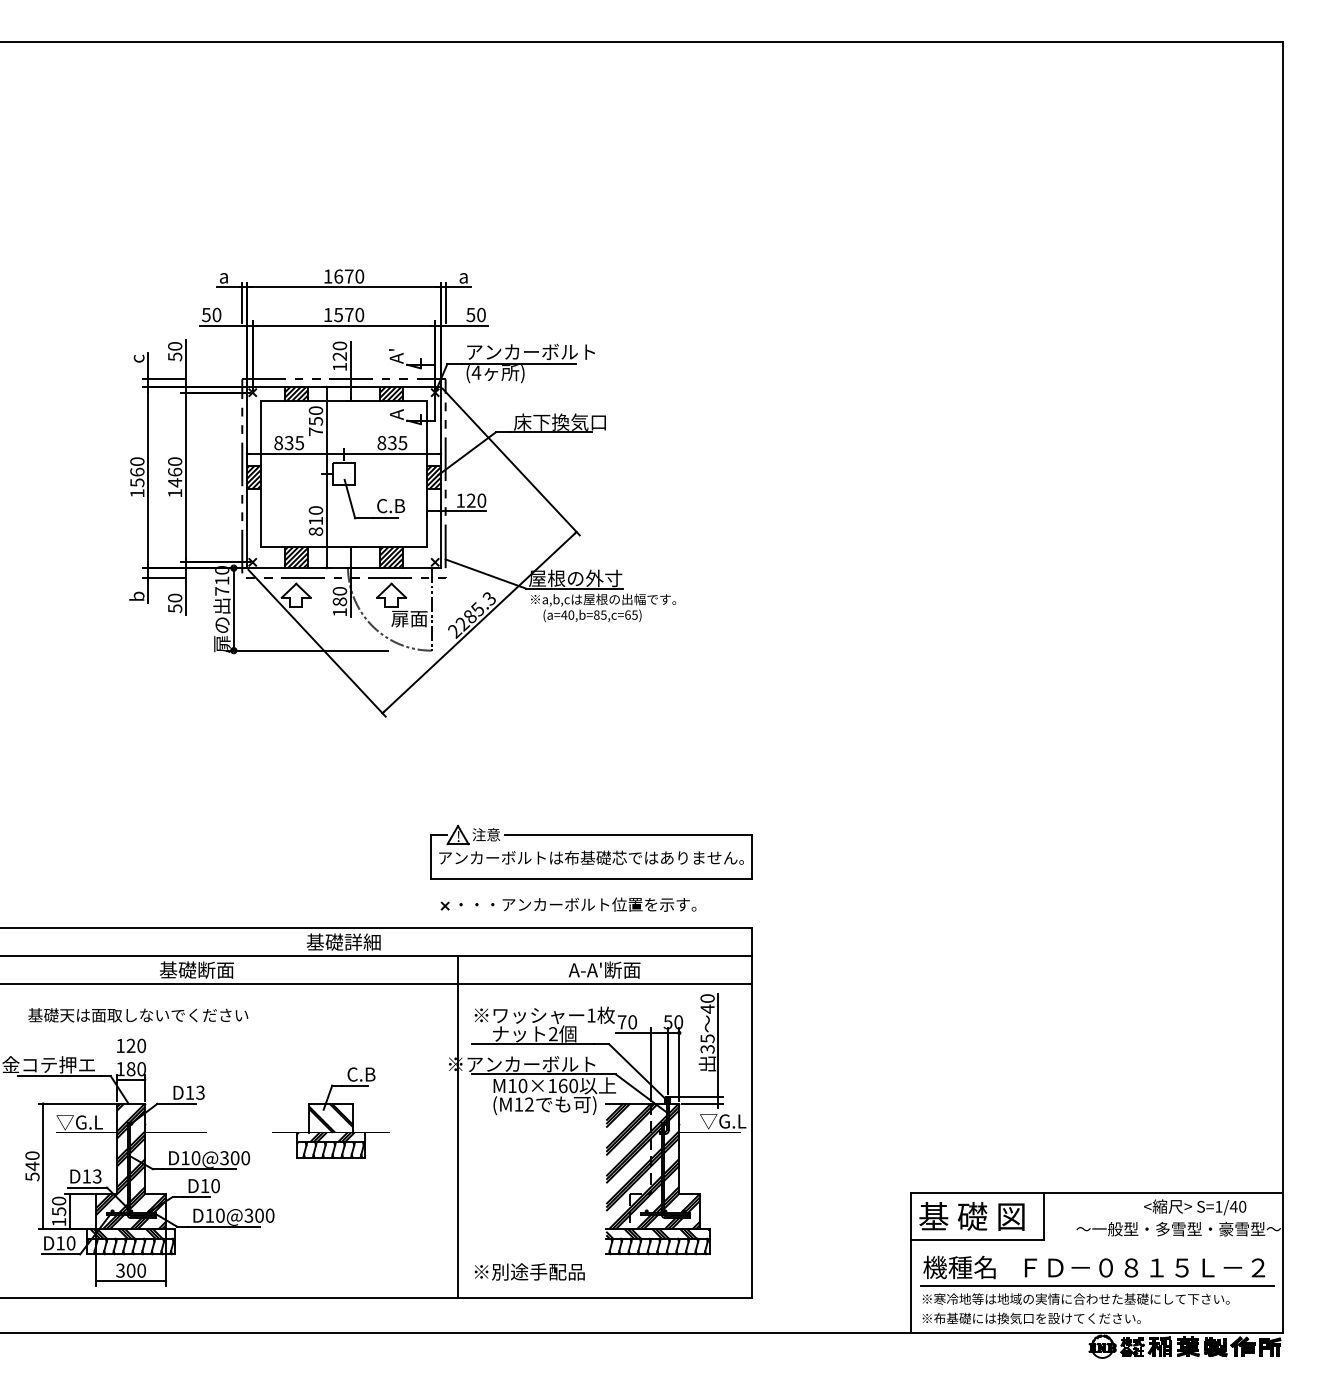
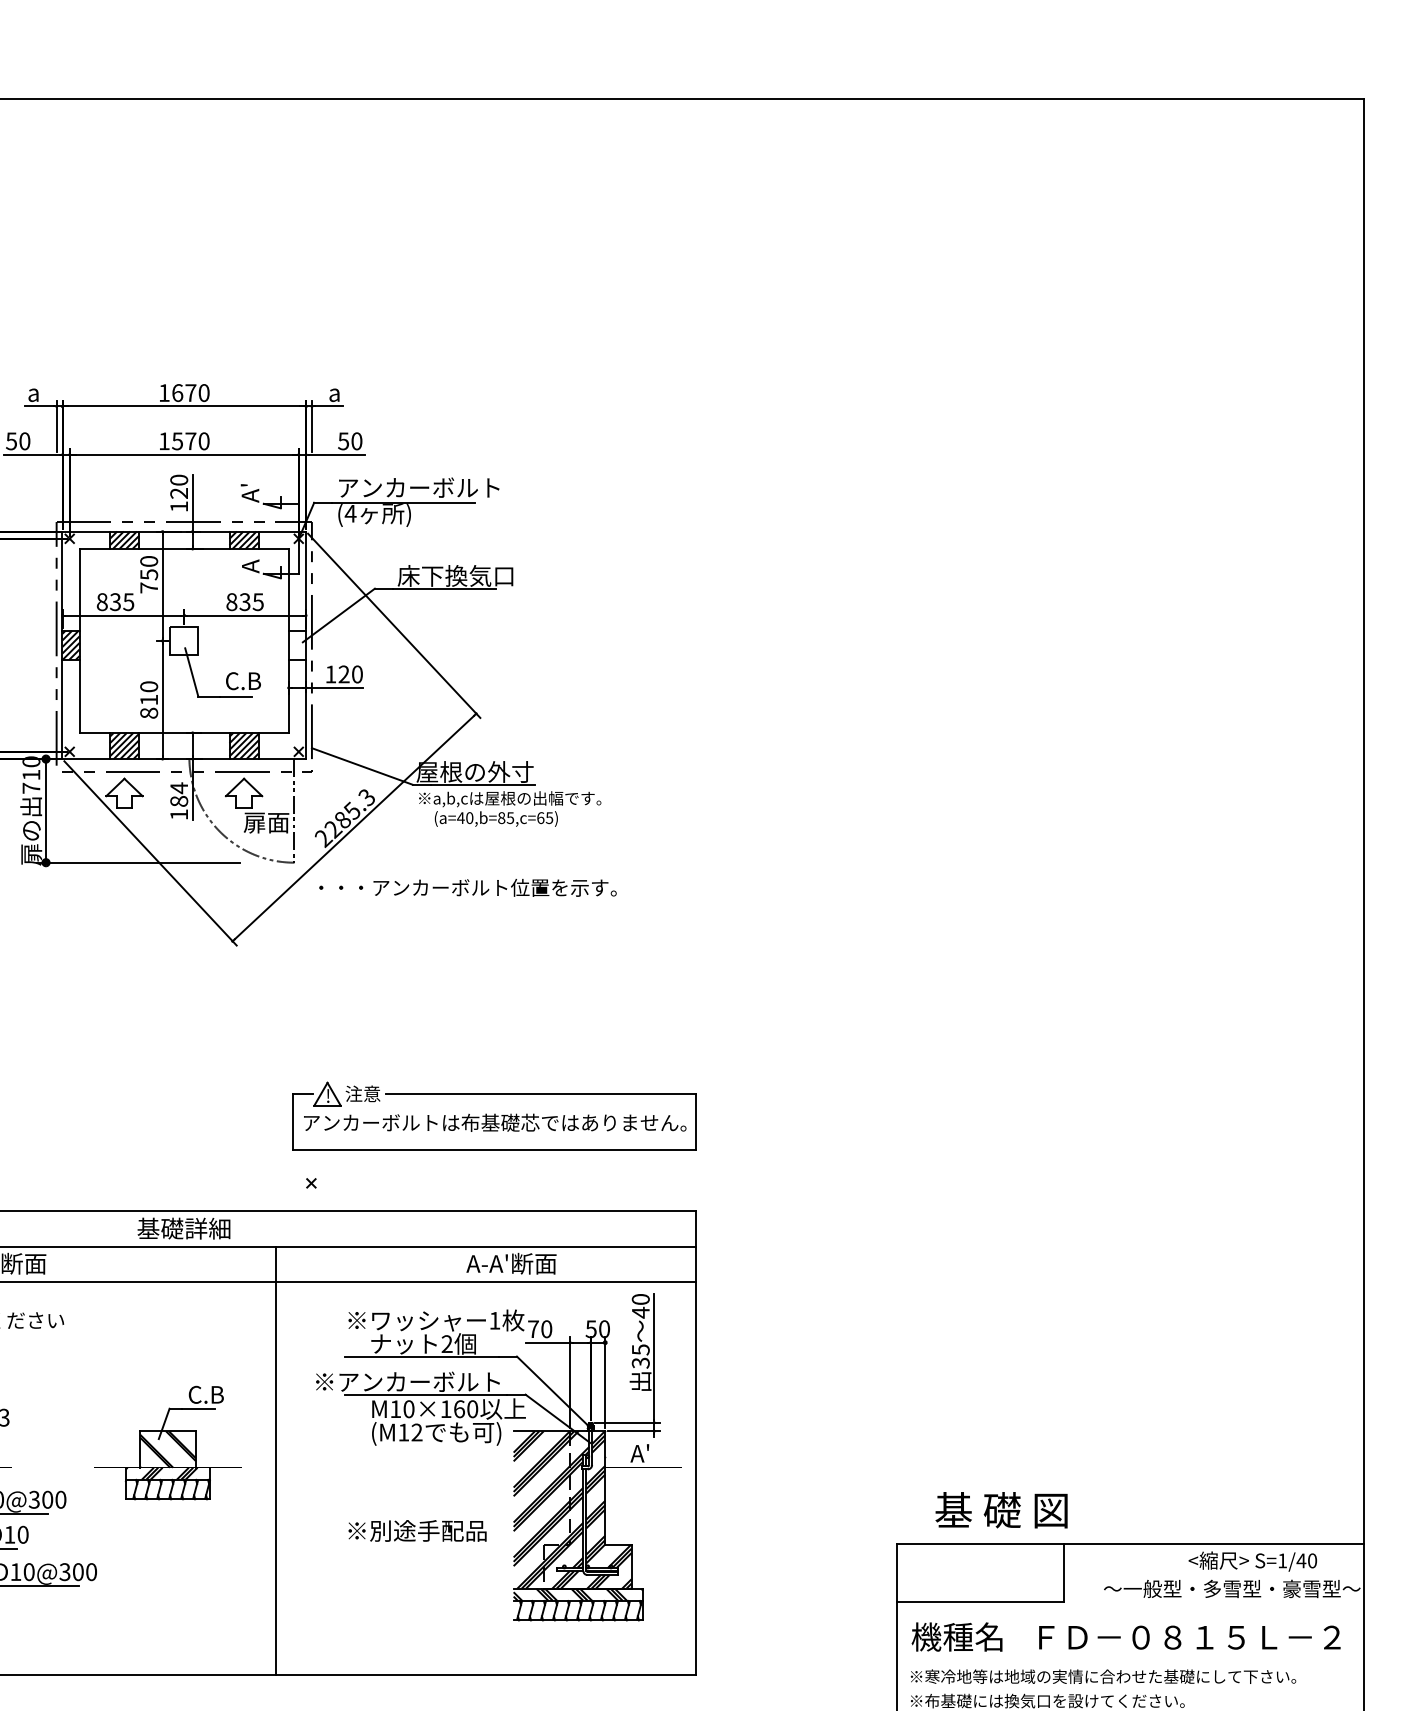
hatch: (434, 477) -> (297, 645), removed
text: (339, 591) -> (178, 788), 180 -> 184
text: (577, 904) -> (467, 887), moved
text: (722, 1121) -> (659, 1453), ▽G.L -> A'
line: (458, 1126) -> (276, 1460), moved
text: (971, 1216) -> (1000, 1510), moved
text: (529, 1271) -> (417, 1530), moved
line: (1097, 1286) -> (1130, 1660), removed

